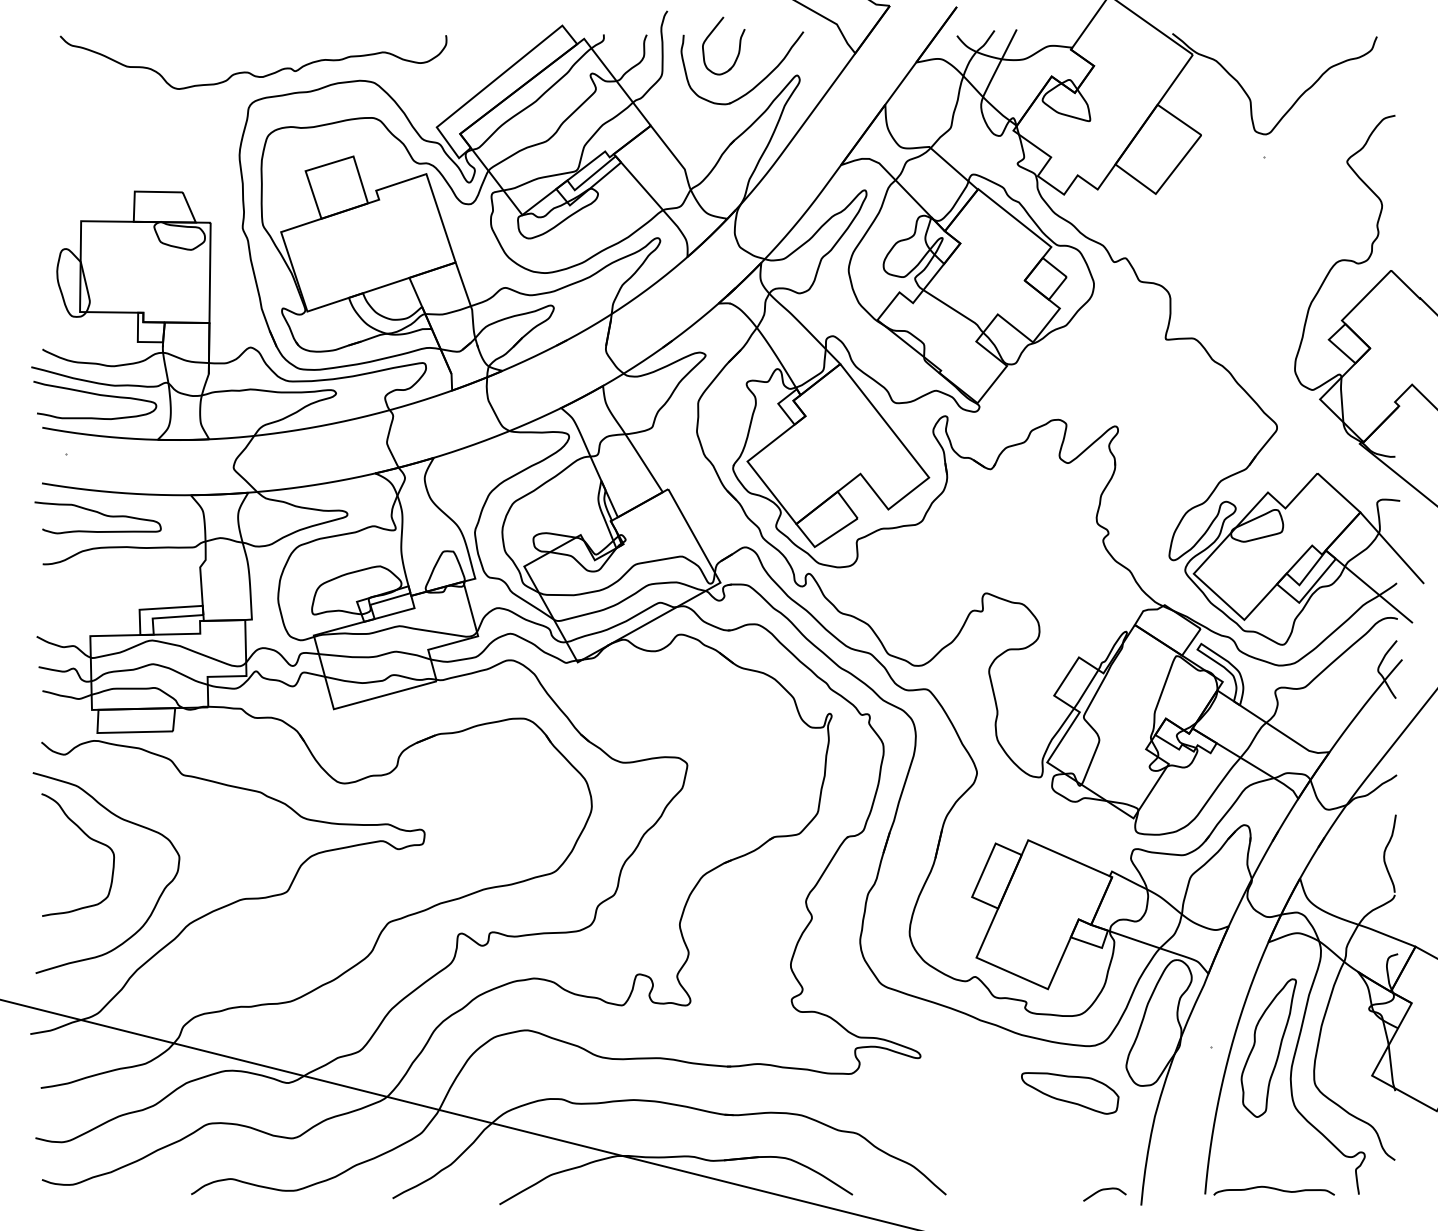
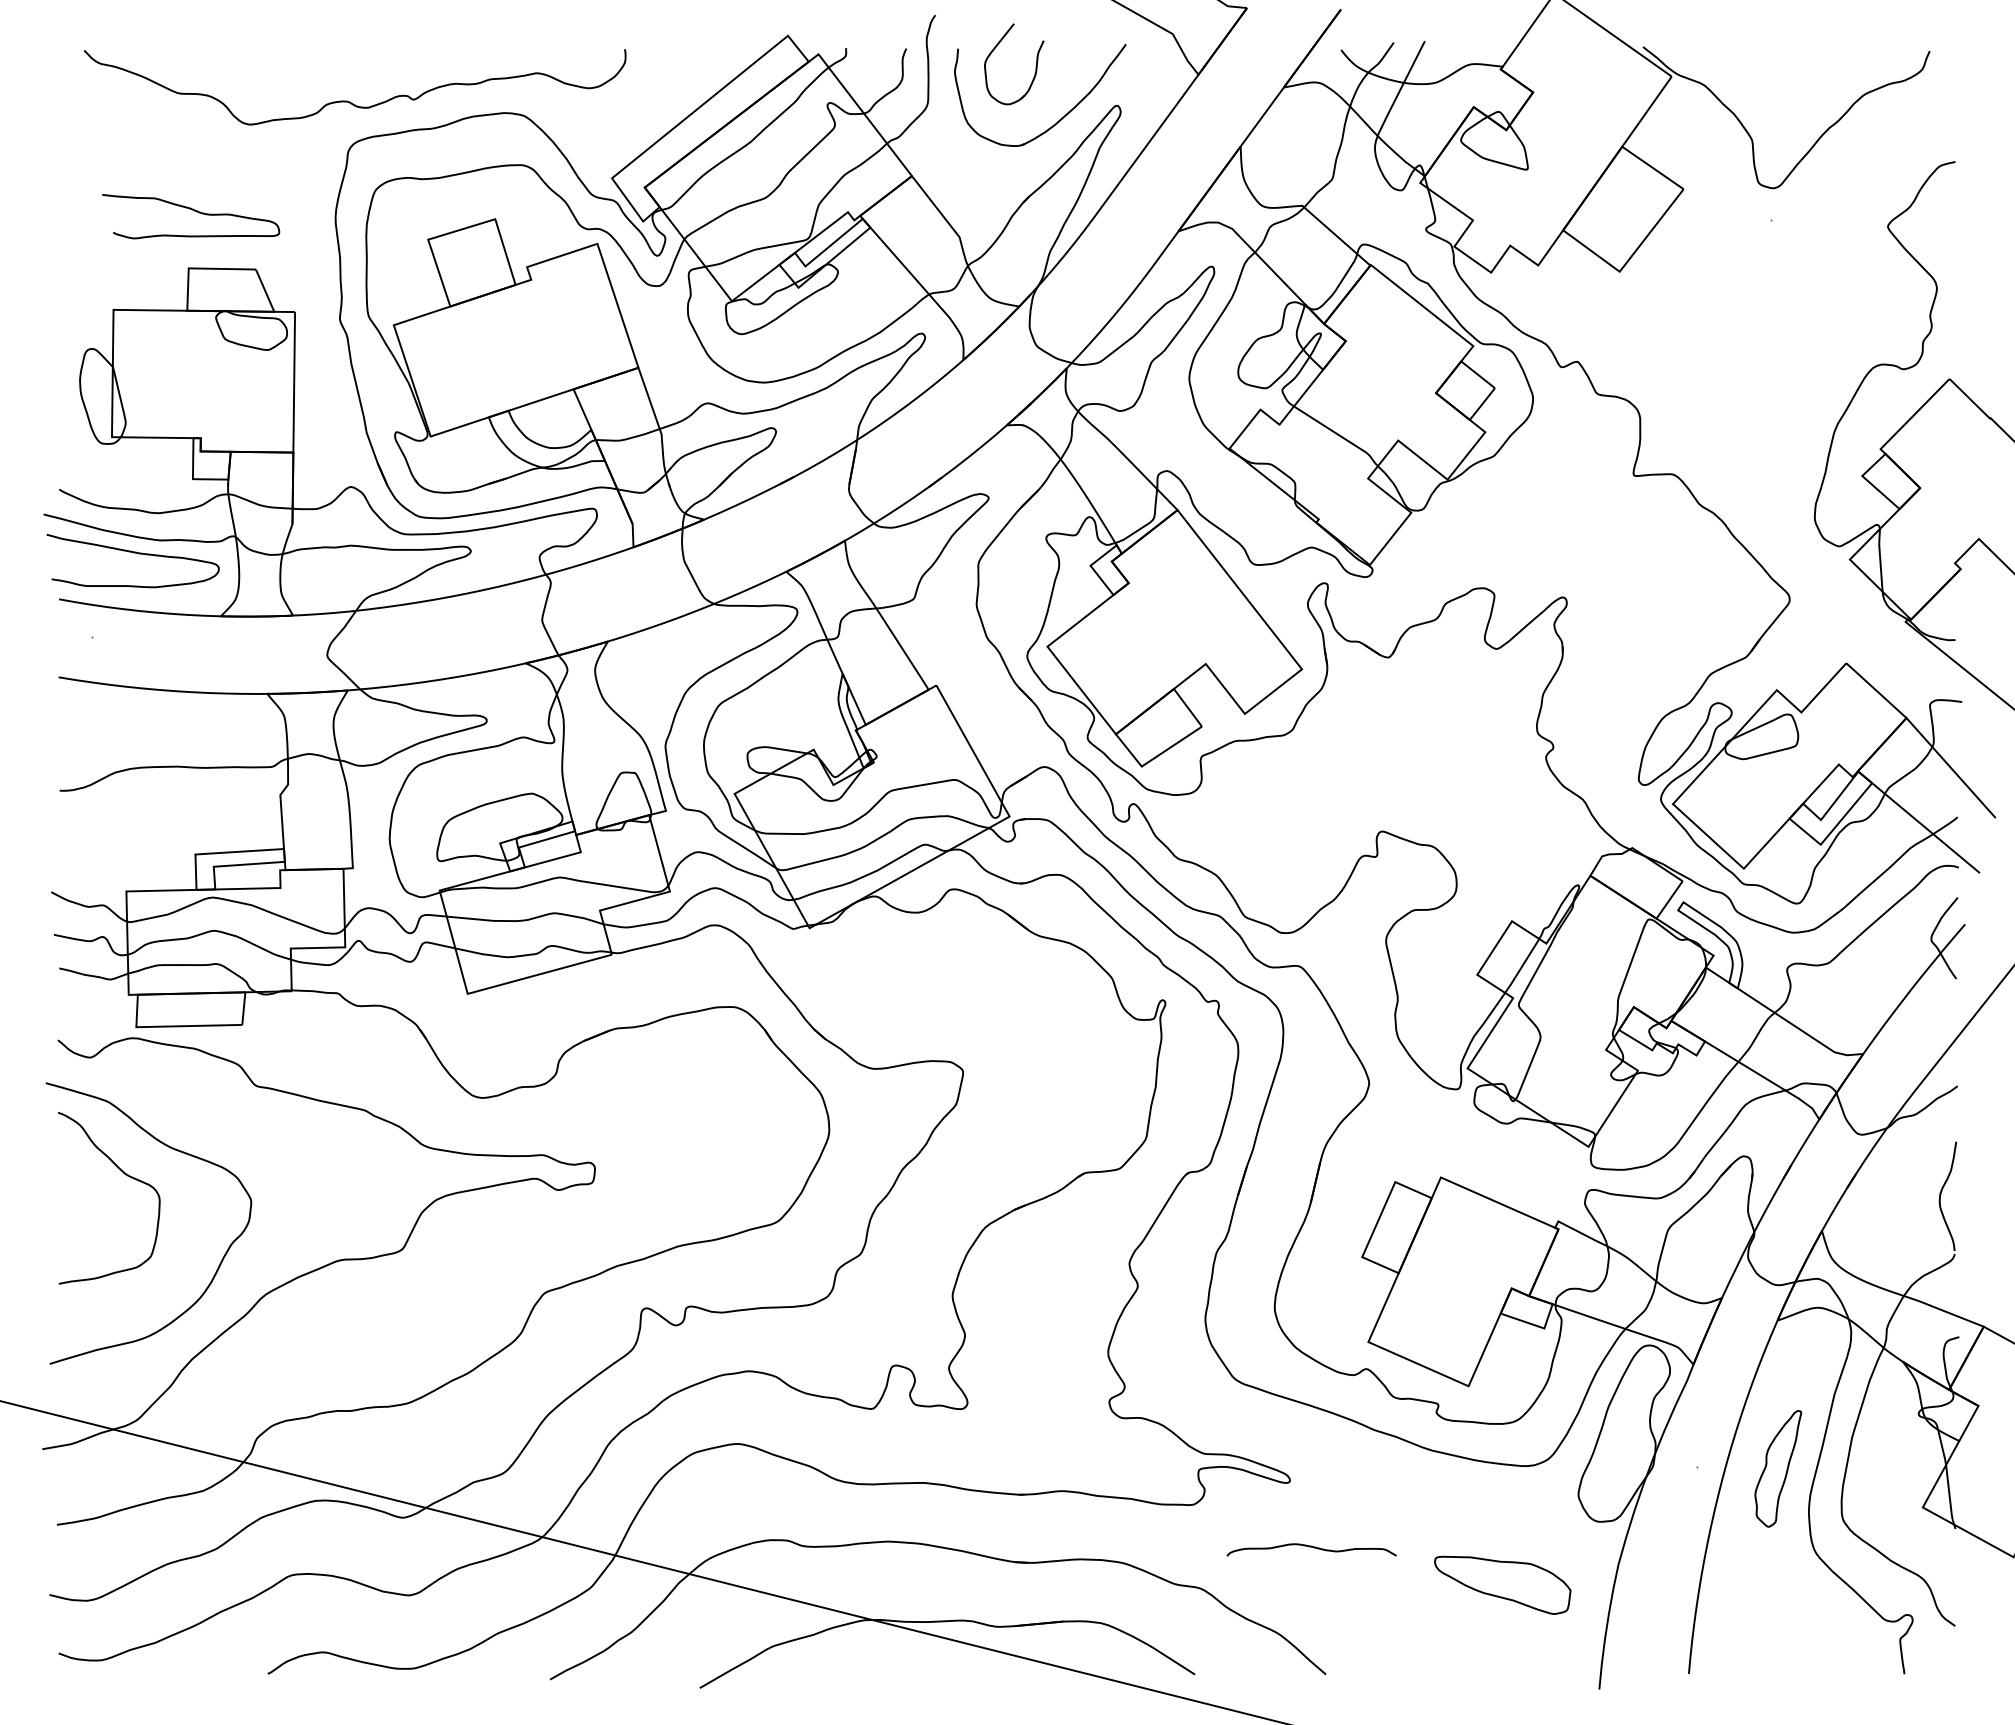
curve: (100, 514) -> (194, 211), moved
part: (1269, 1047) -> (1778, 1468), size x0.6
part: (1070, 1092) -> (1502, 1584), moved
curve: (1274, 1189) -> (1311, 1547), moved
curve: (1102, 1190) -> (1545, 1668), removed

